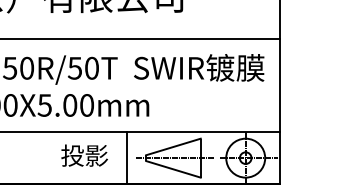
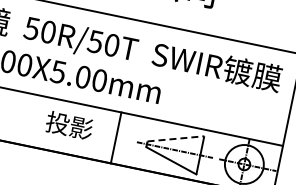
line: (173, 146) -> (176, 138), solid -> dashed
text: (84, 155) -> (69, 125), moved
line: (126, 158) -> (115, 138), moved

